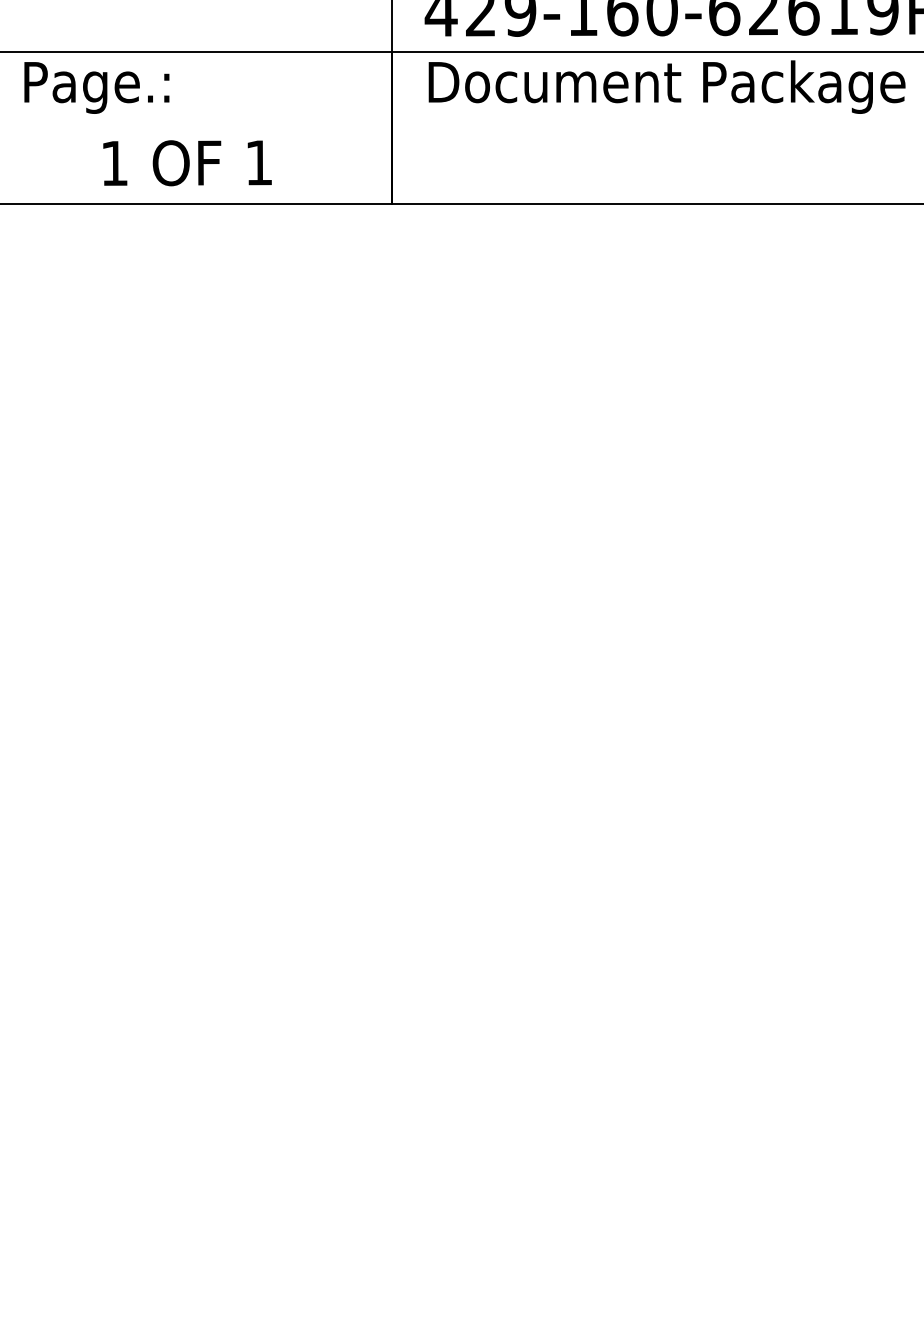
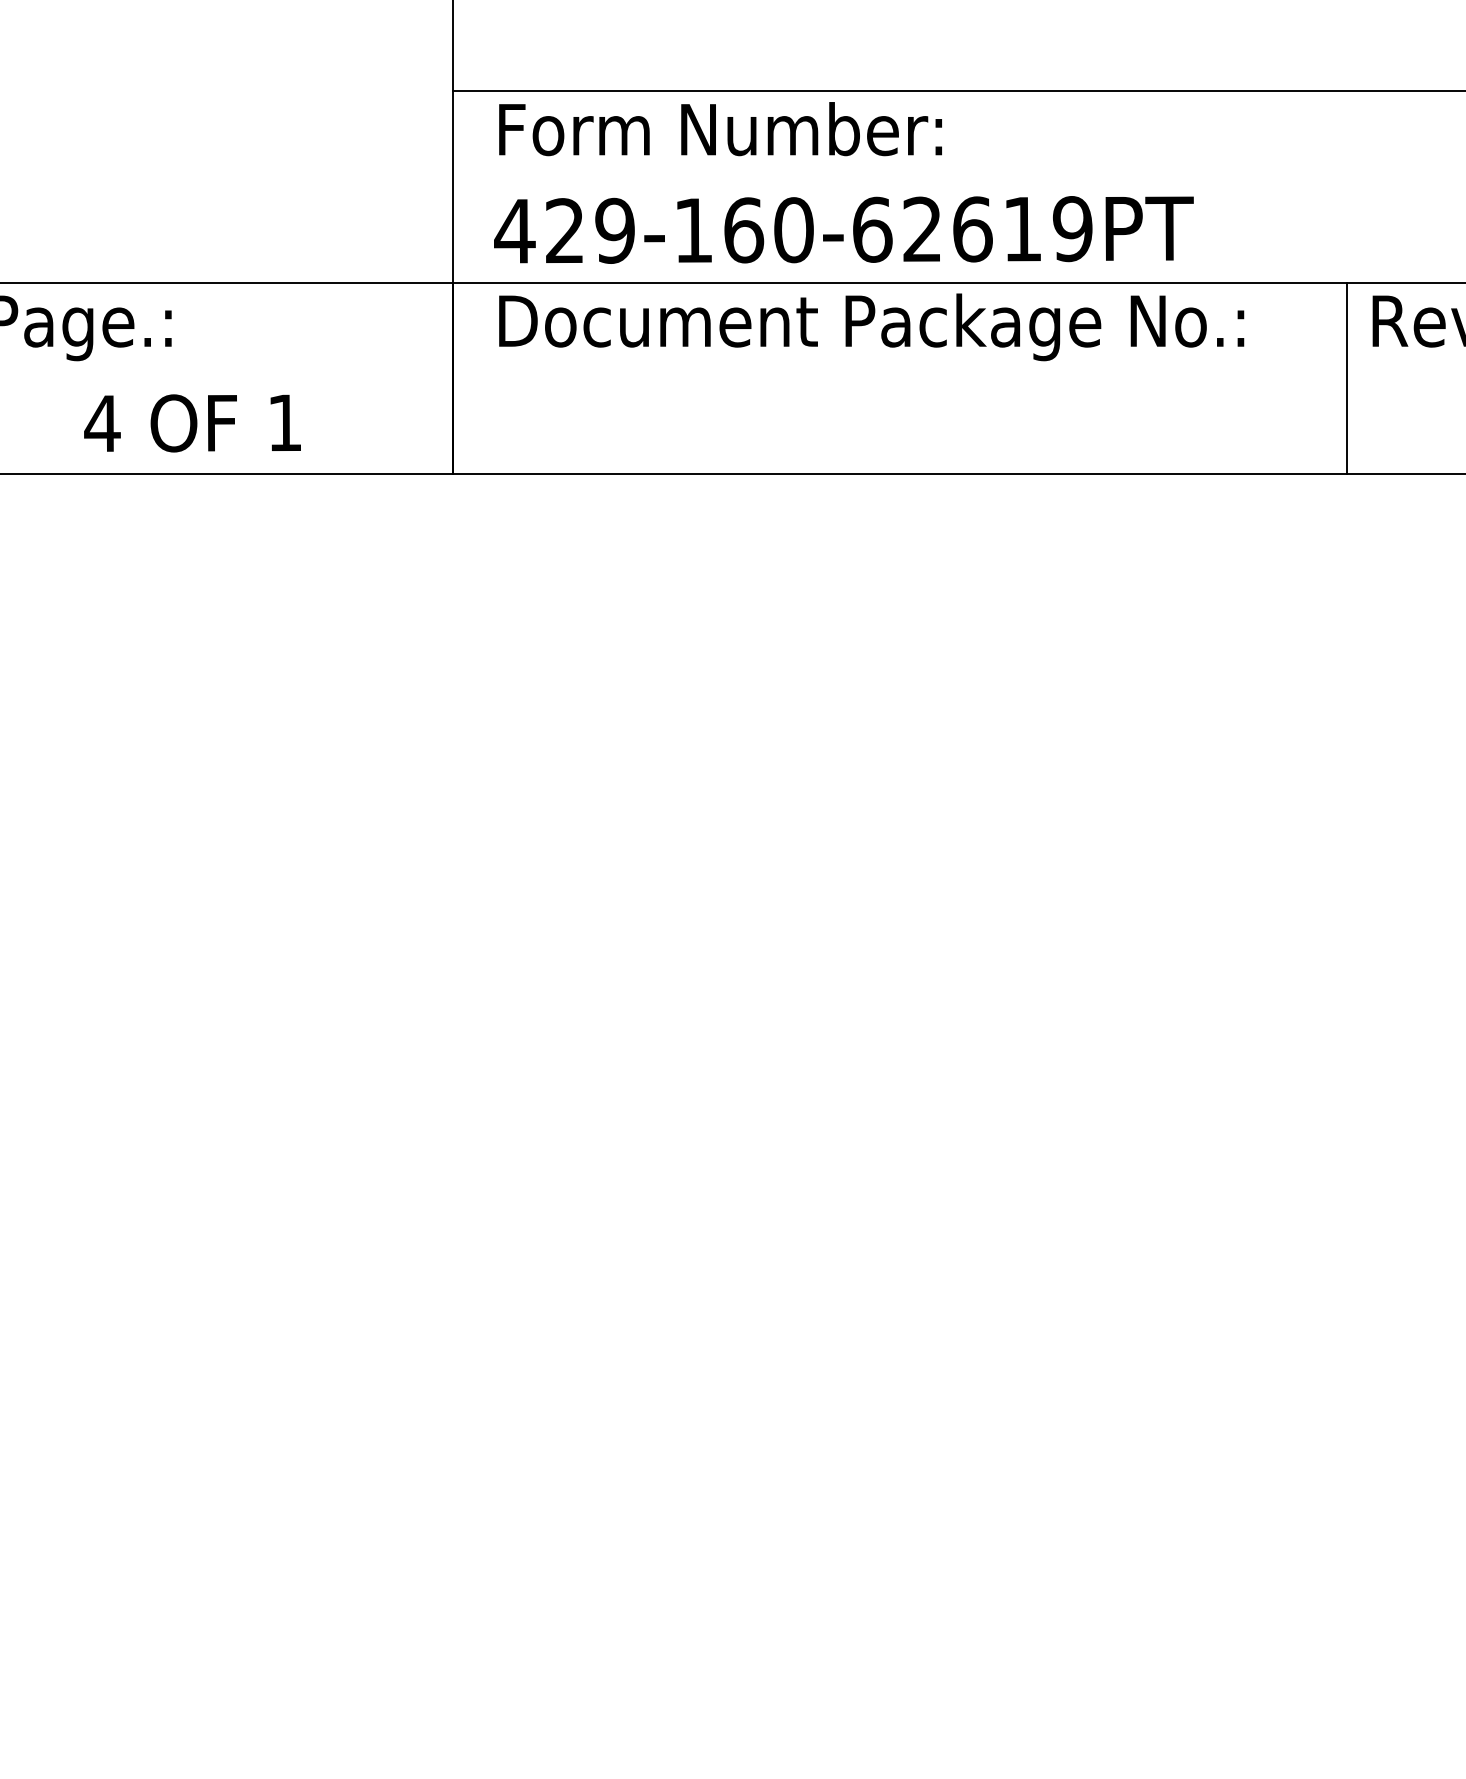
text: (114, 163) -> (102, 423), 1 -> 4

